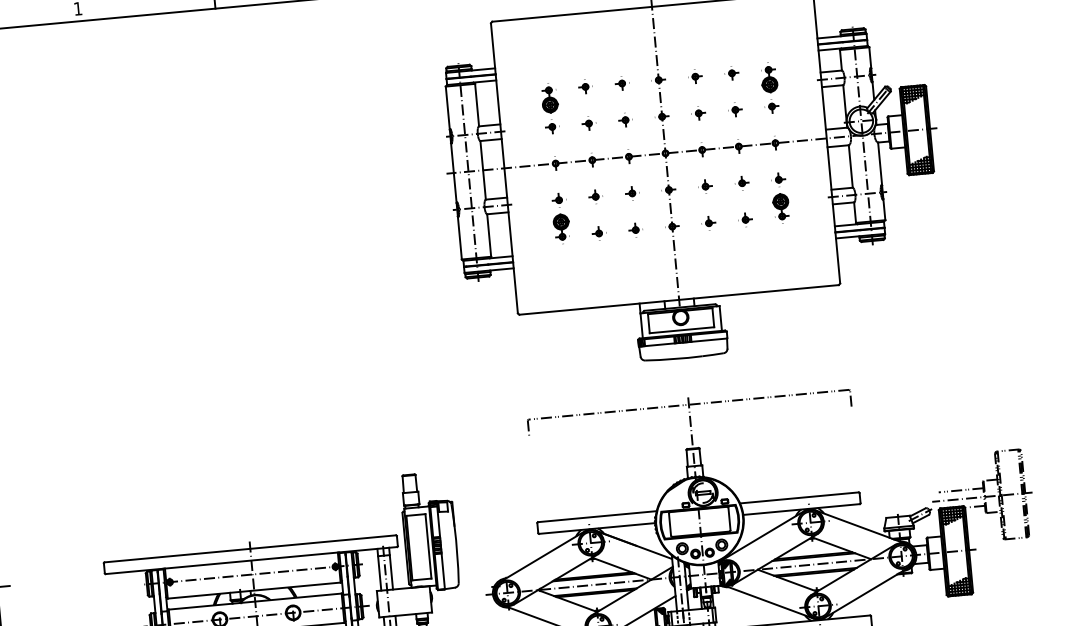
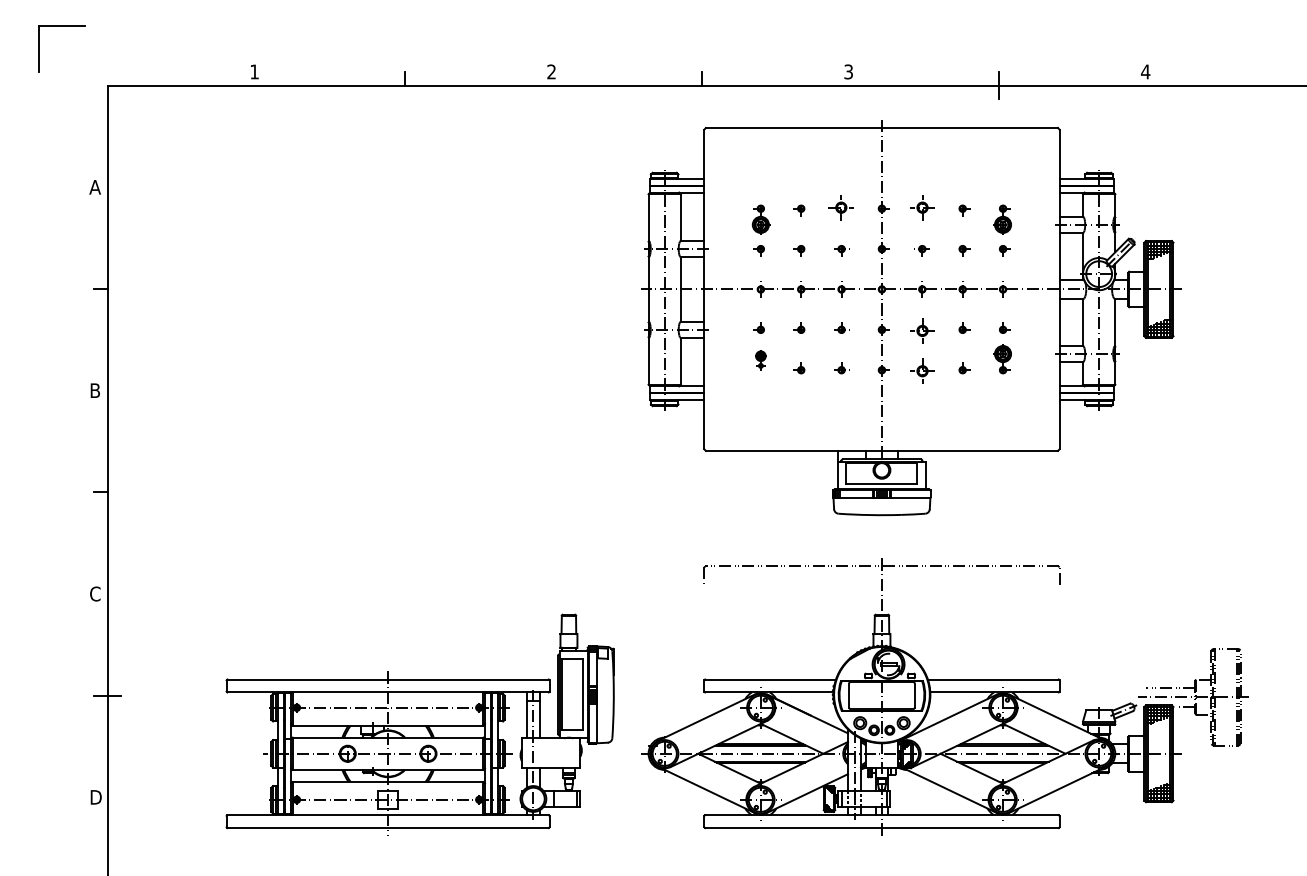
part: (694, 78) -> (921, 210), size x1.6
part: (622, 85) -> (841, 210), size x1.6
part: (704, 184) -> (921, 327), size x1.6
part: (708, 221) -> (921, 368), size x1.6
part: (561, 227) -> (760, 359), size x0.6

